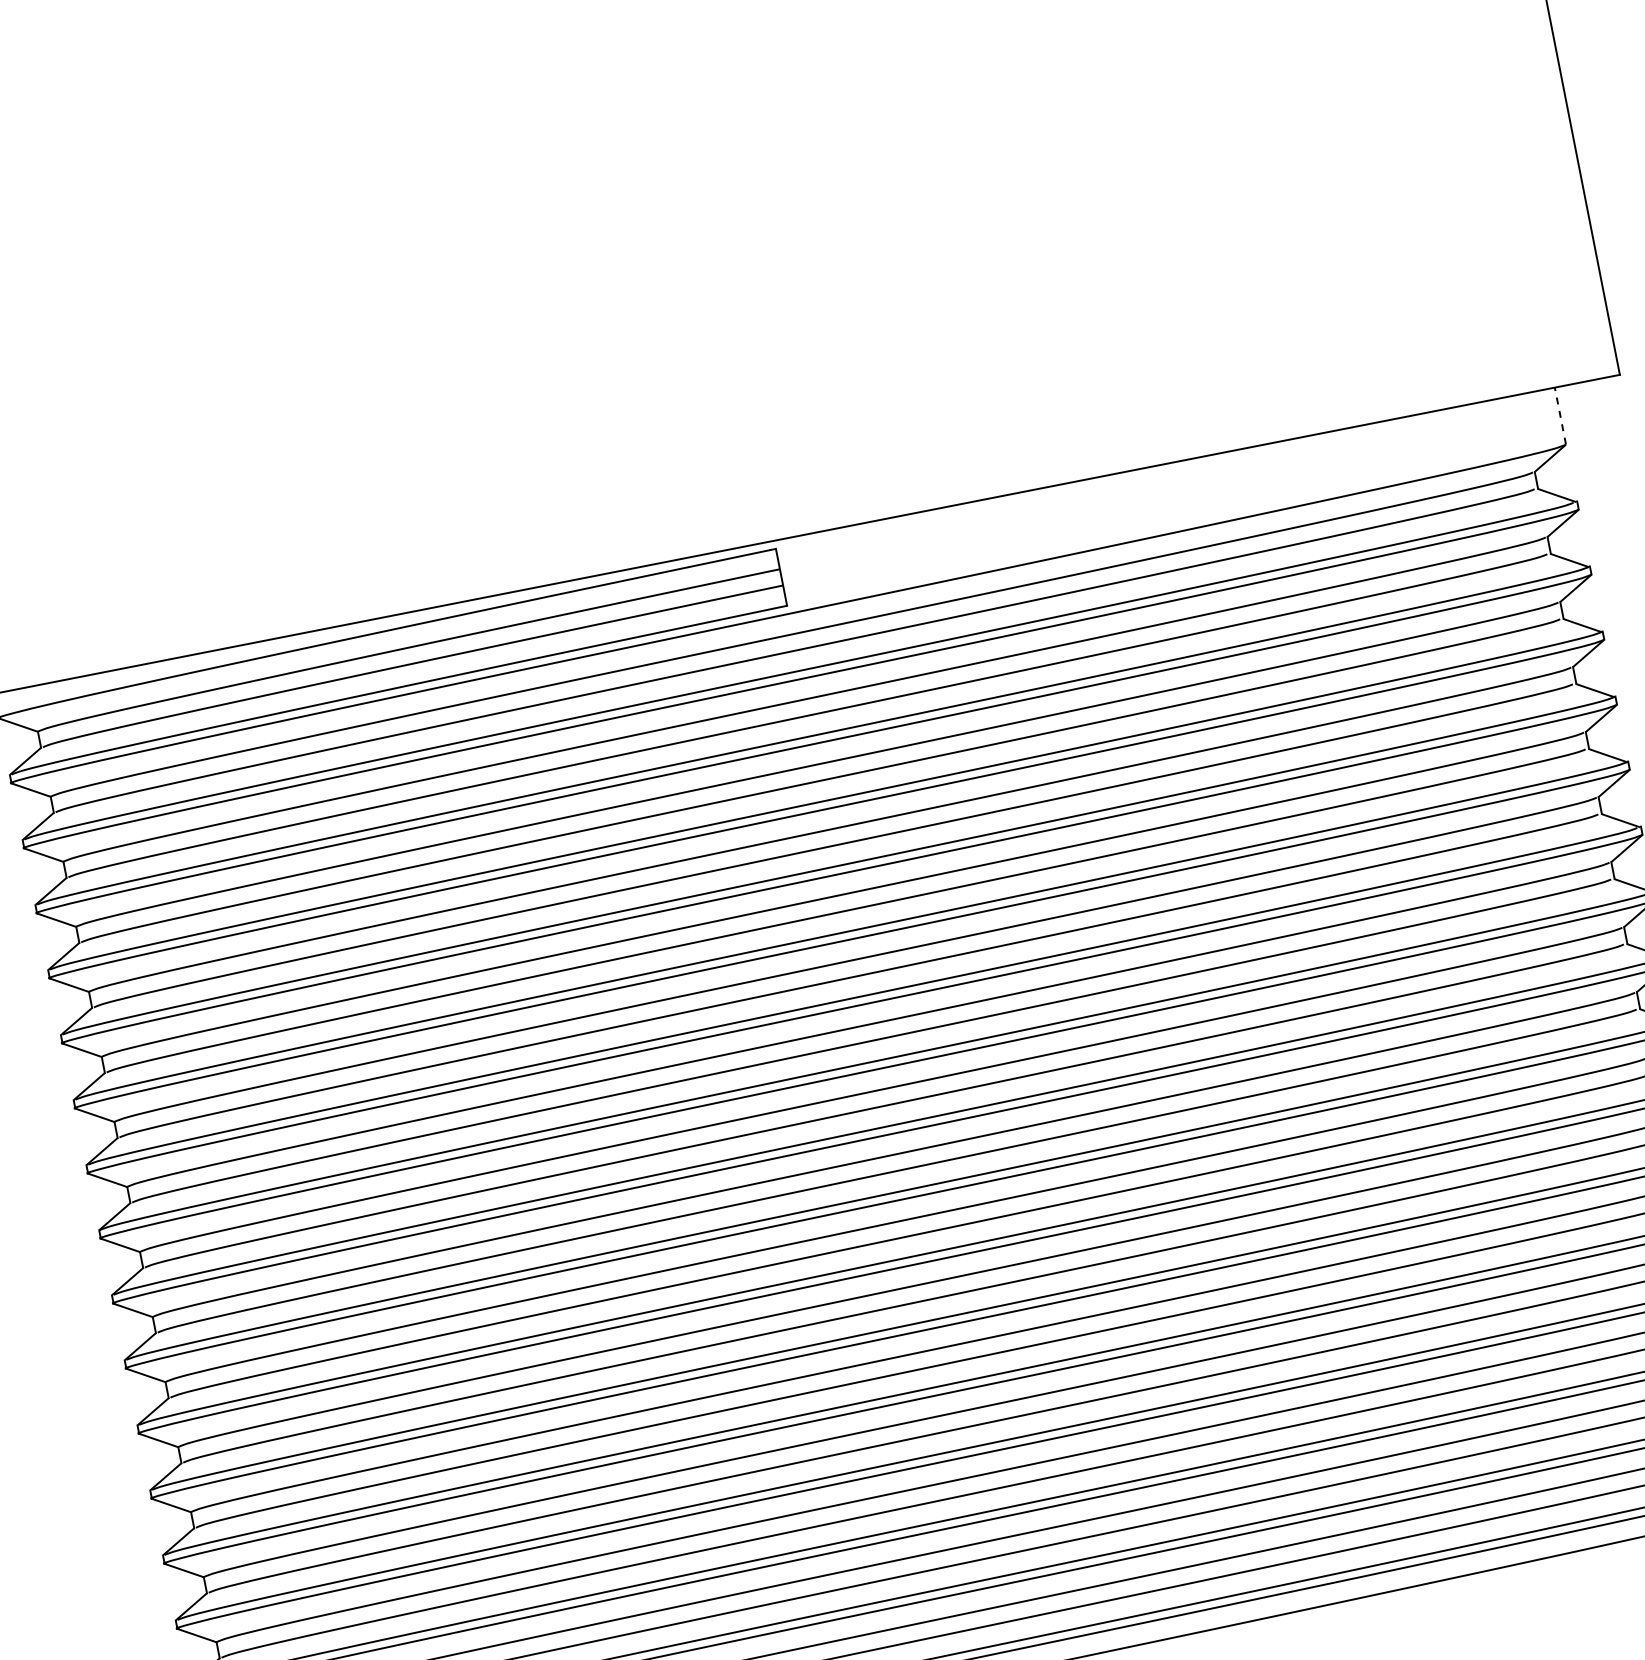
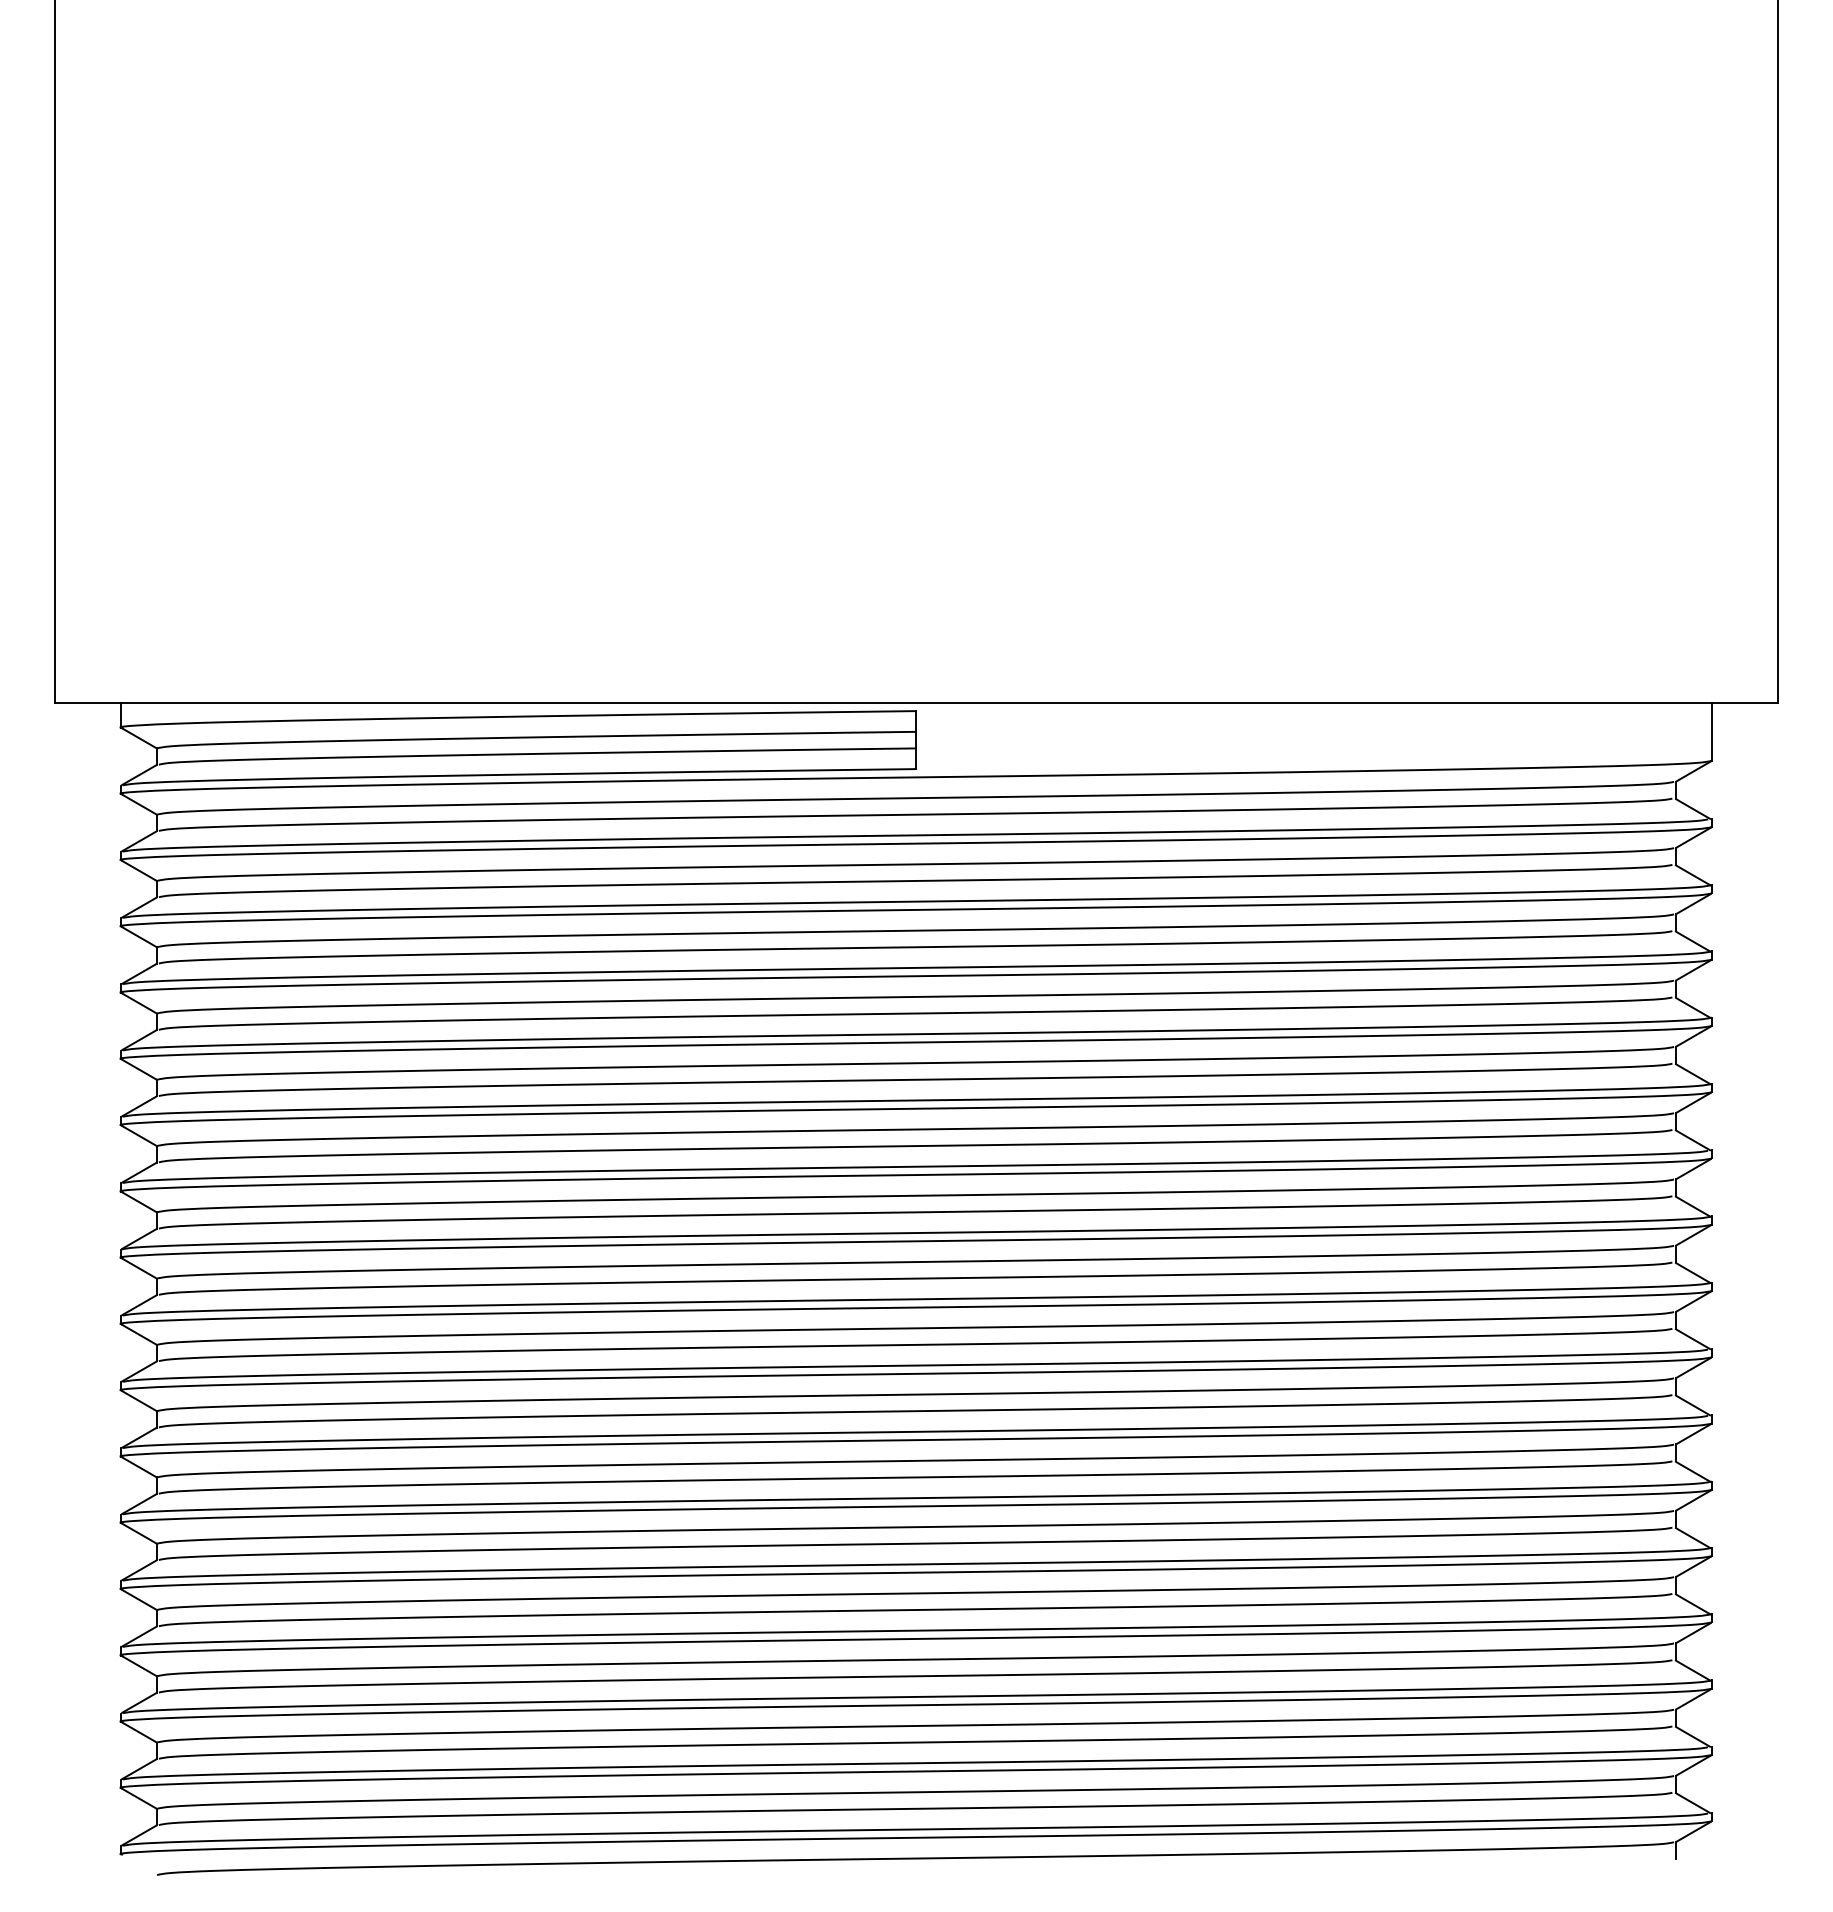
line: (1560, 415) -> (1711, 731), dashed -> solid

